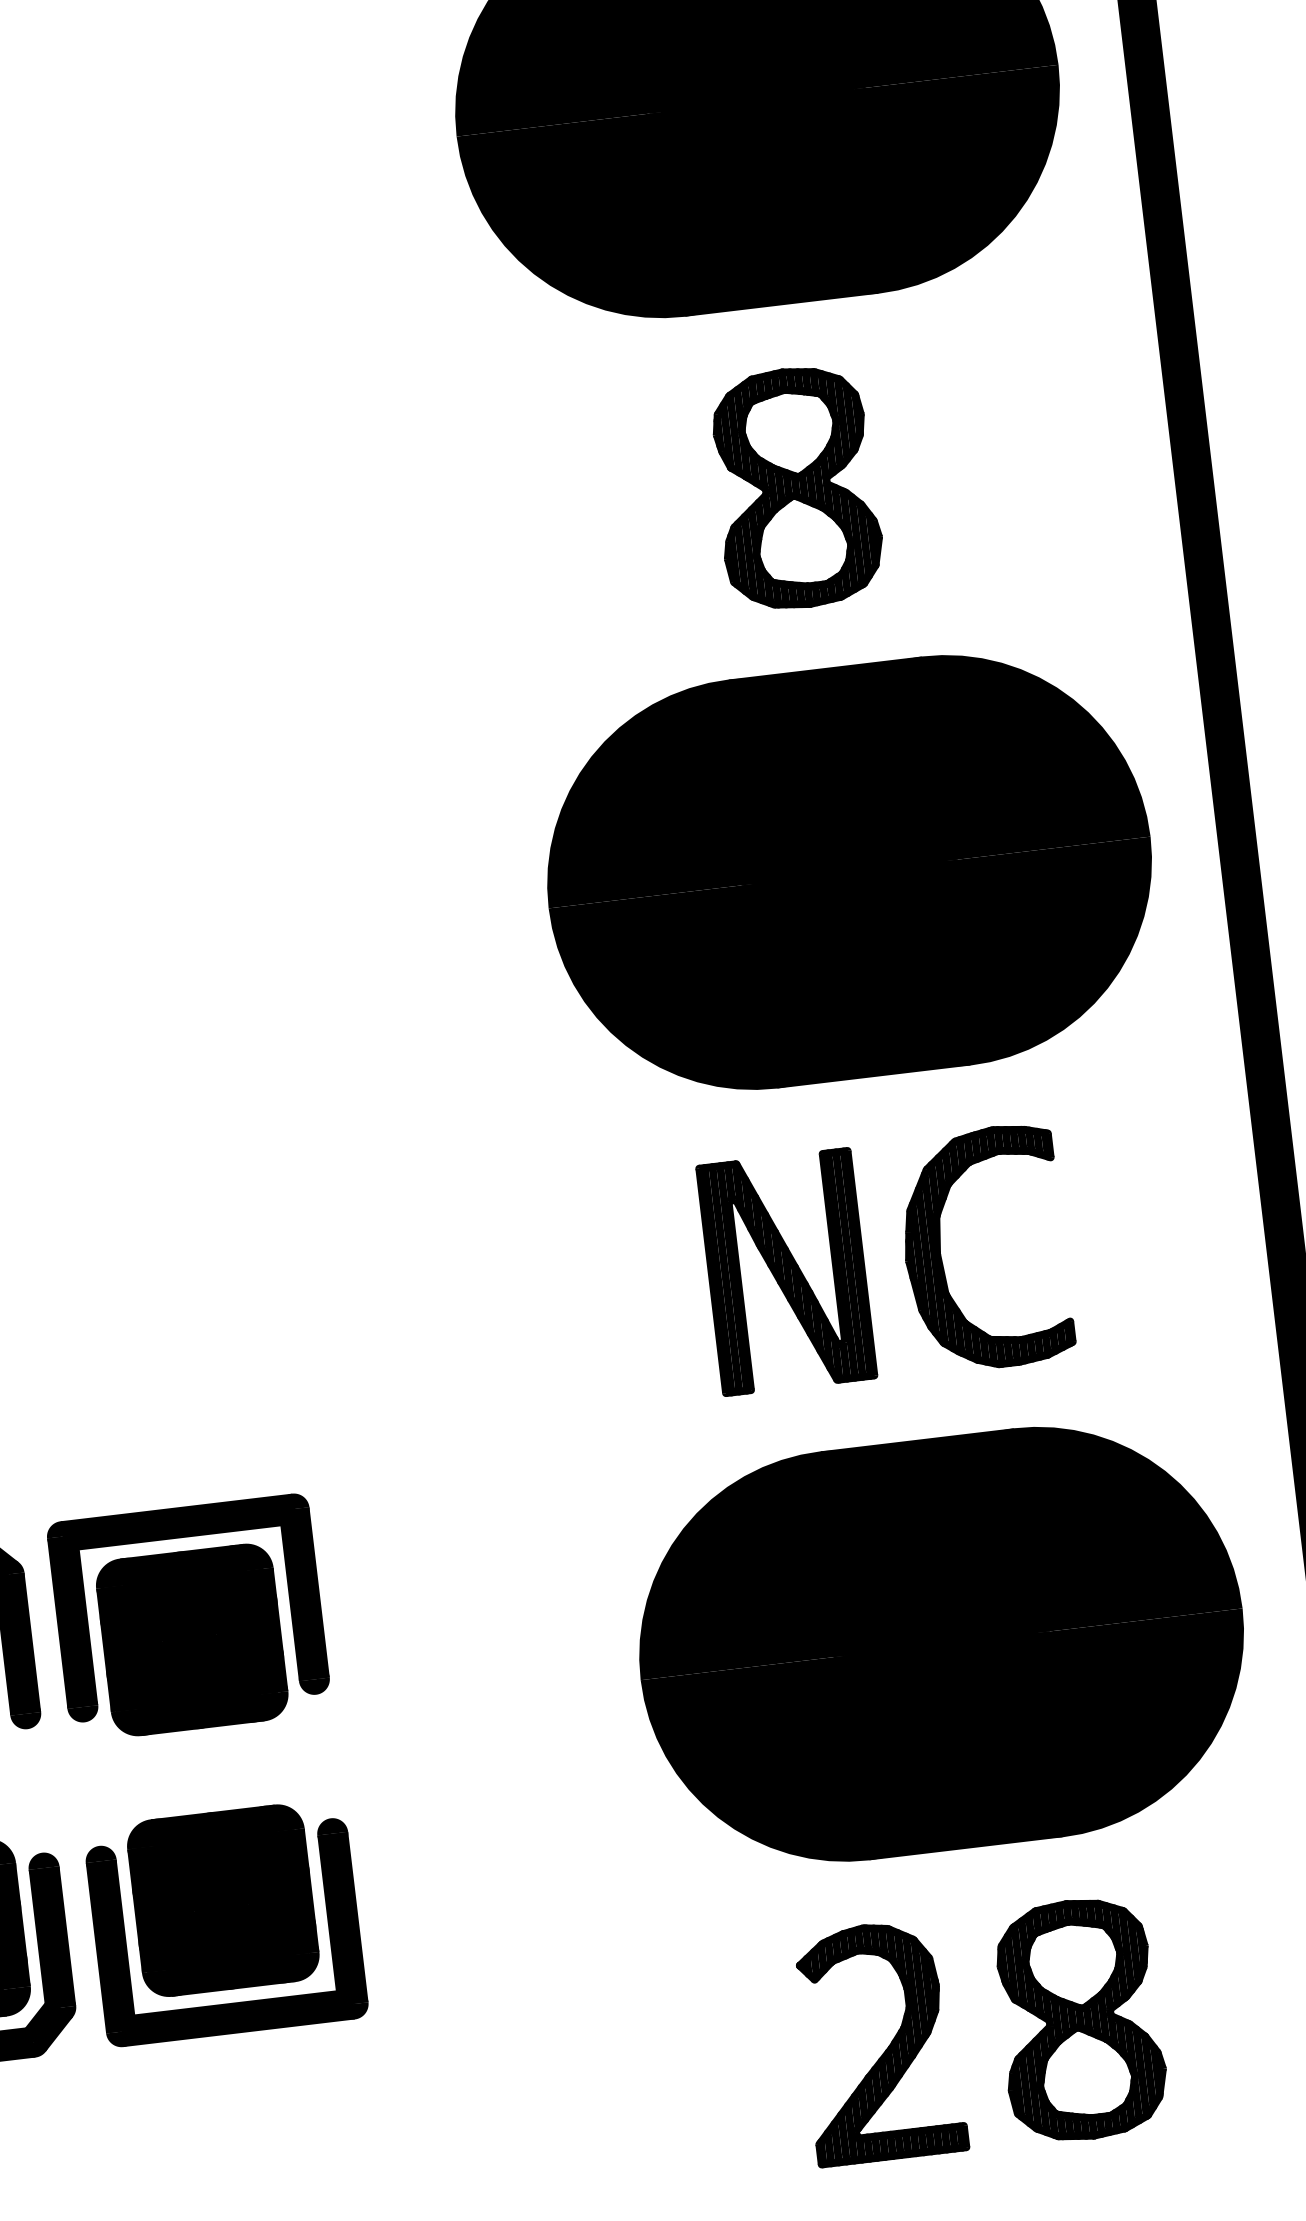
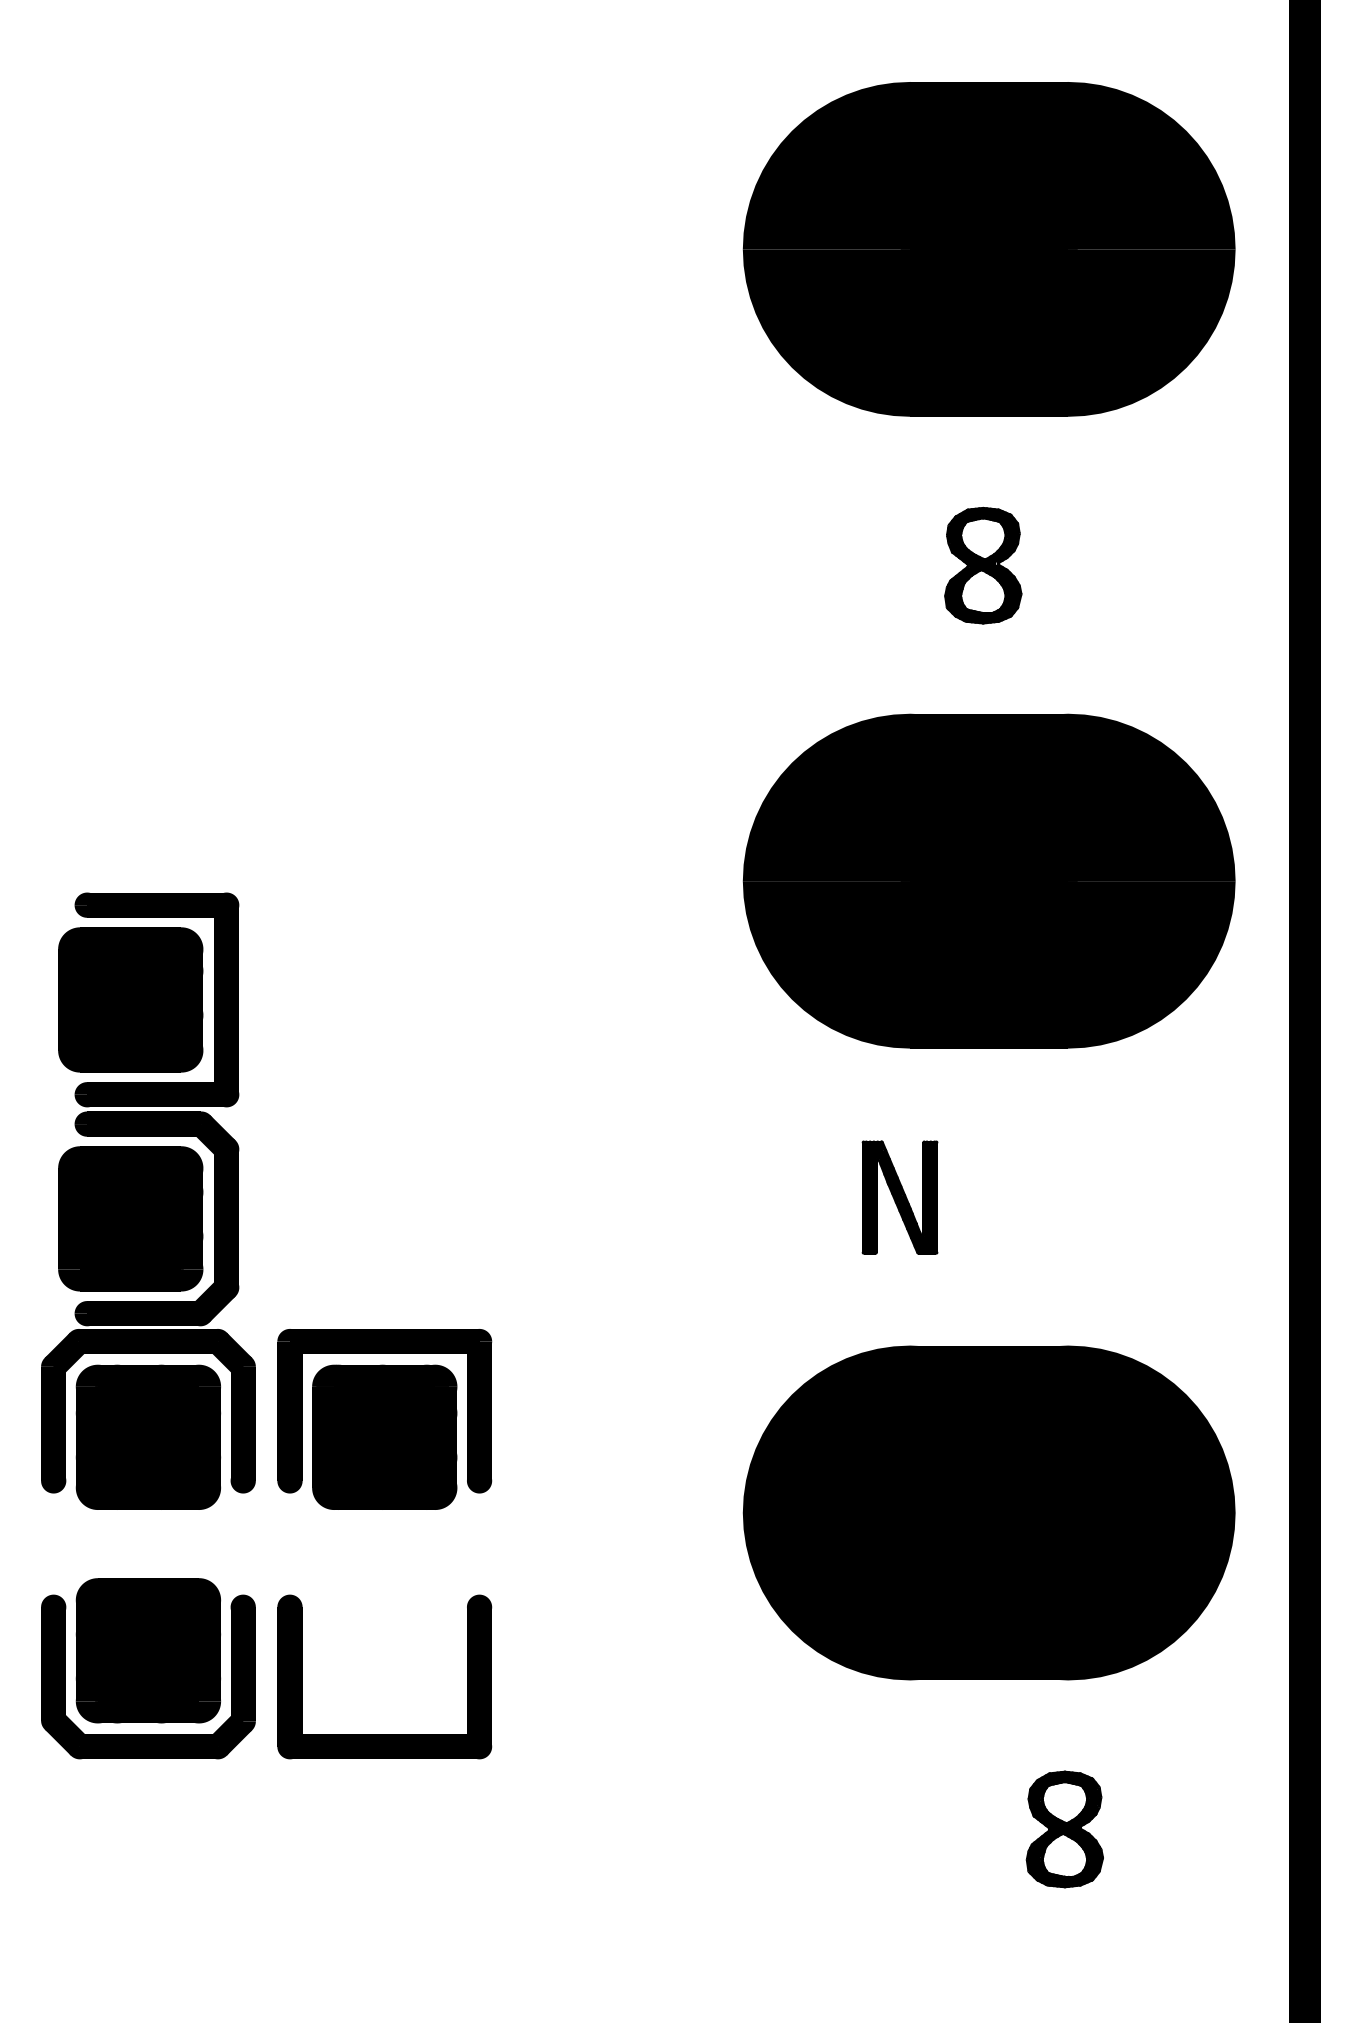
part: (796, 487) -> (983, 565), size x0.6
part: (941, 1243) -> (1027, 1189), removed
part: (786, 1271) -> (899, 1197), size x0.6
part: (222, 1900) -> (384, 1650), removed
part: (1079, 2019) -> (1064, 1829), size x0.6
part: (888, 2046) -> (907, 1832), removed

